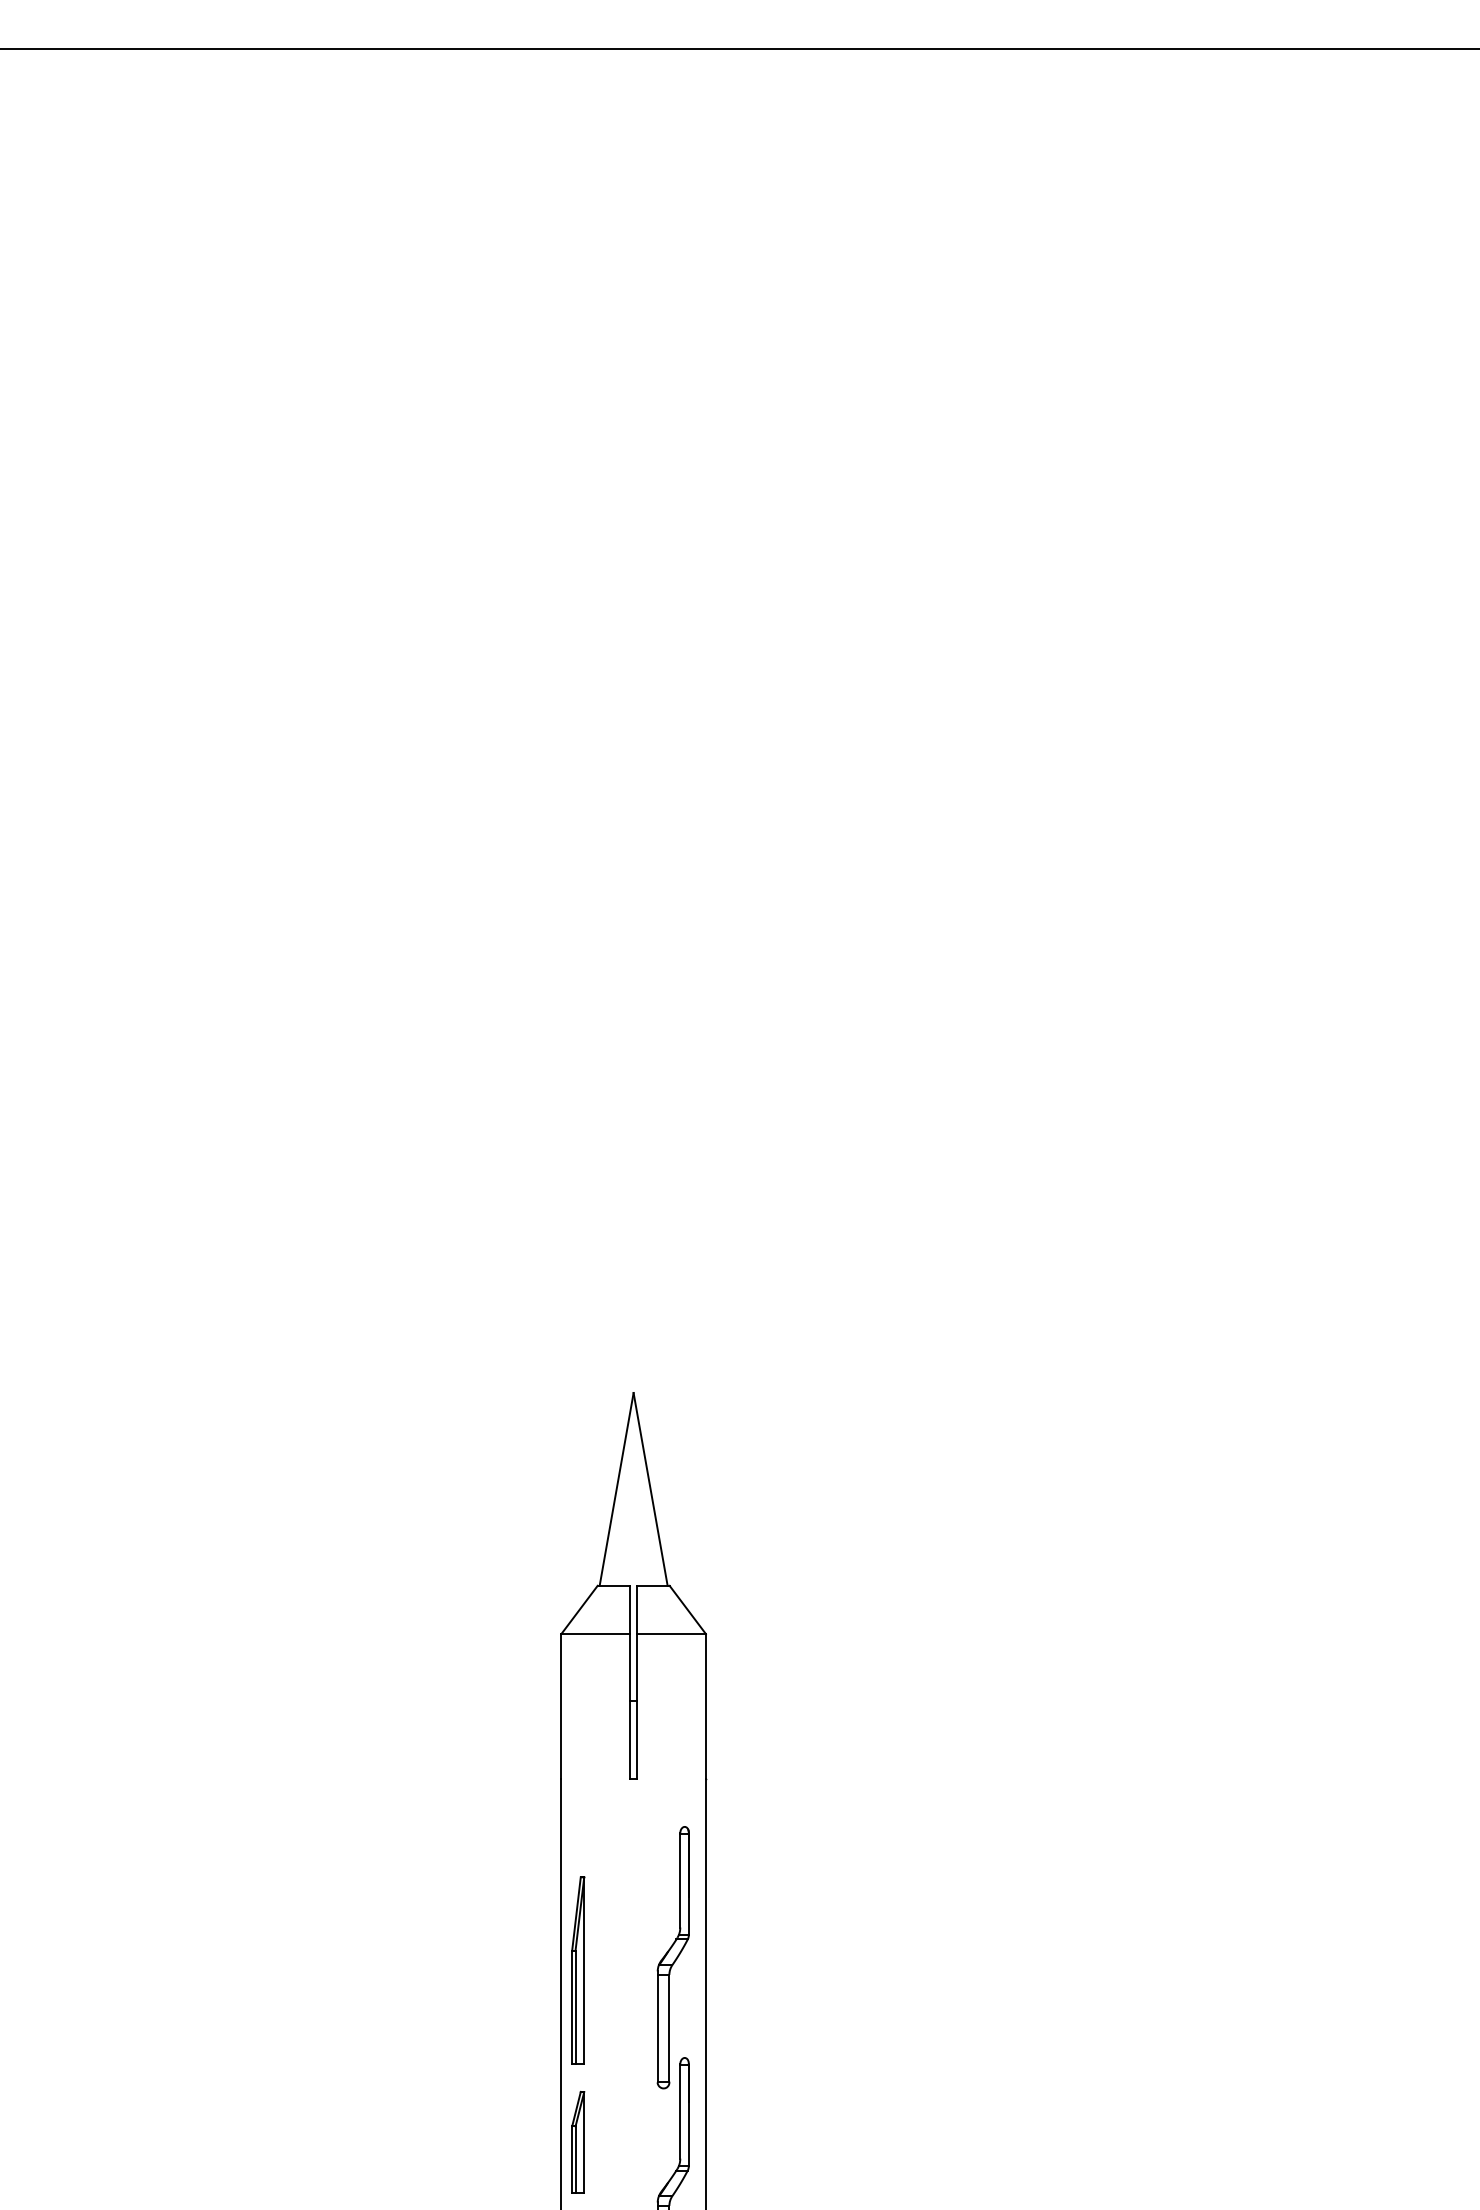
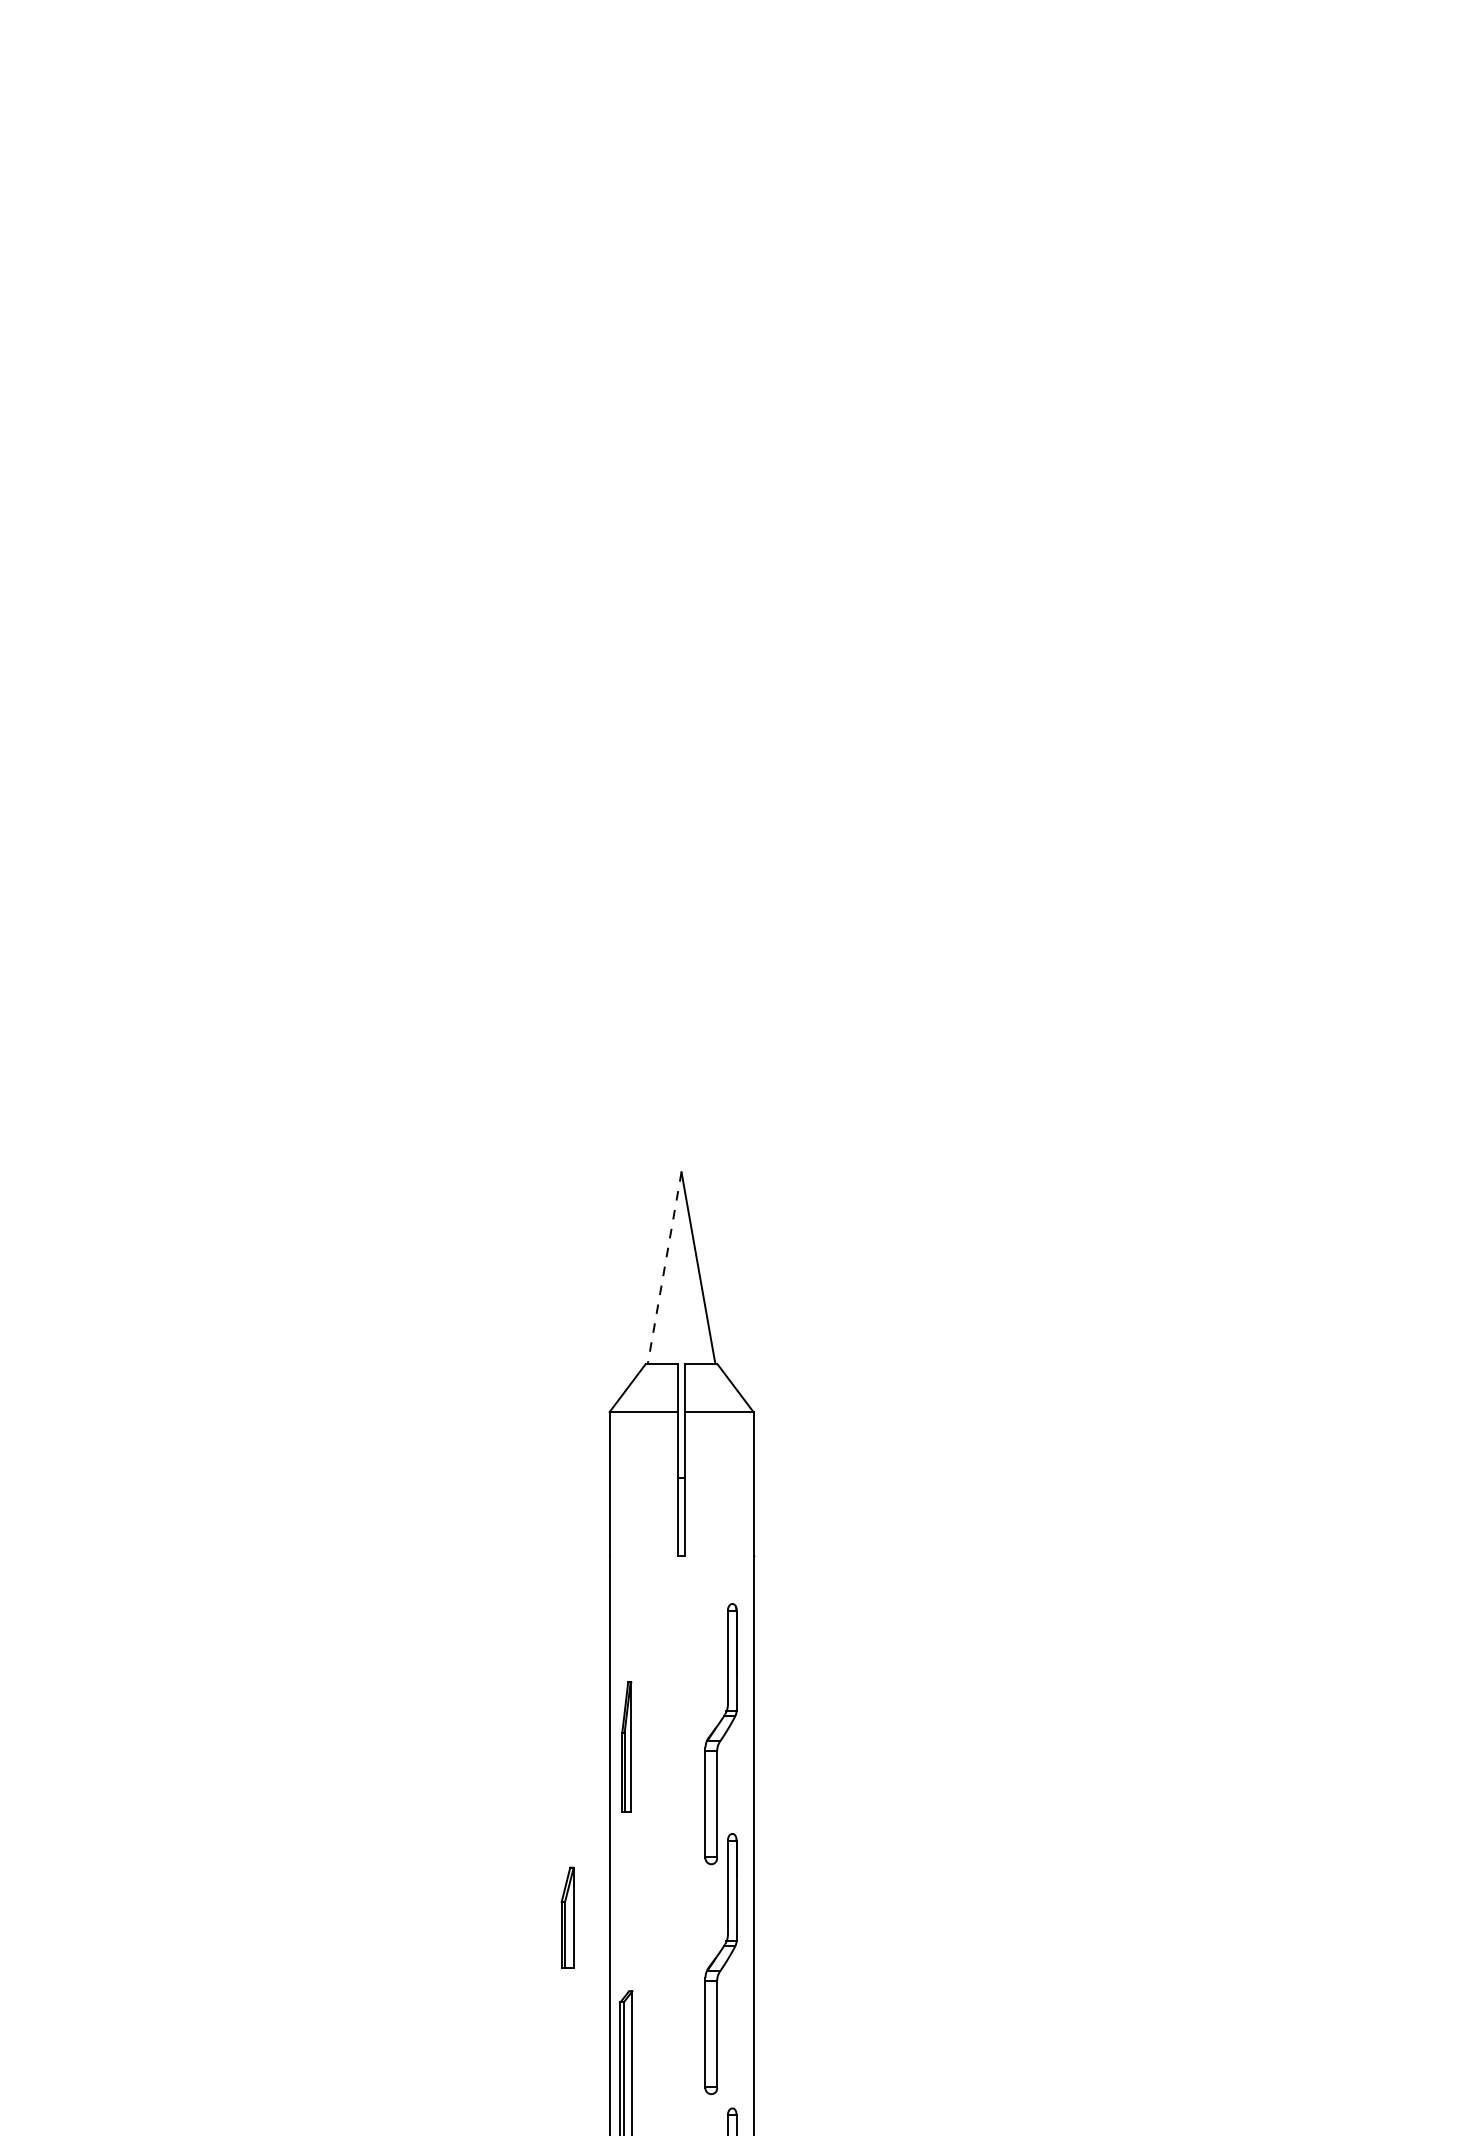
line: (616, 1489) -> (664, 1268), solid -> dashed
part: (578, 1970) -> (626, 1746), size x0.7
part: (578, 2141) -> (567, 1917), moved

